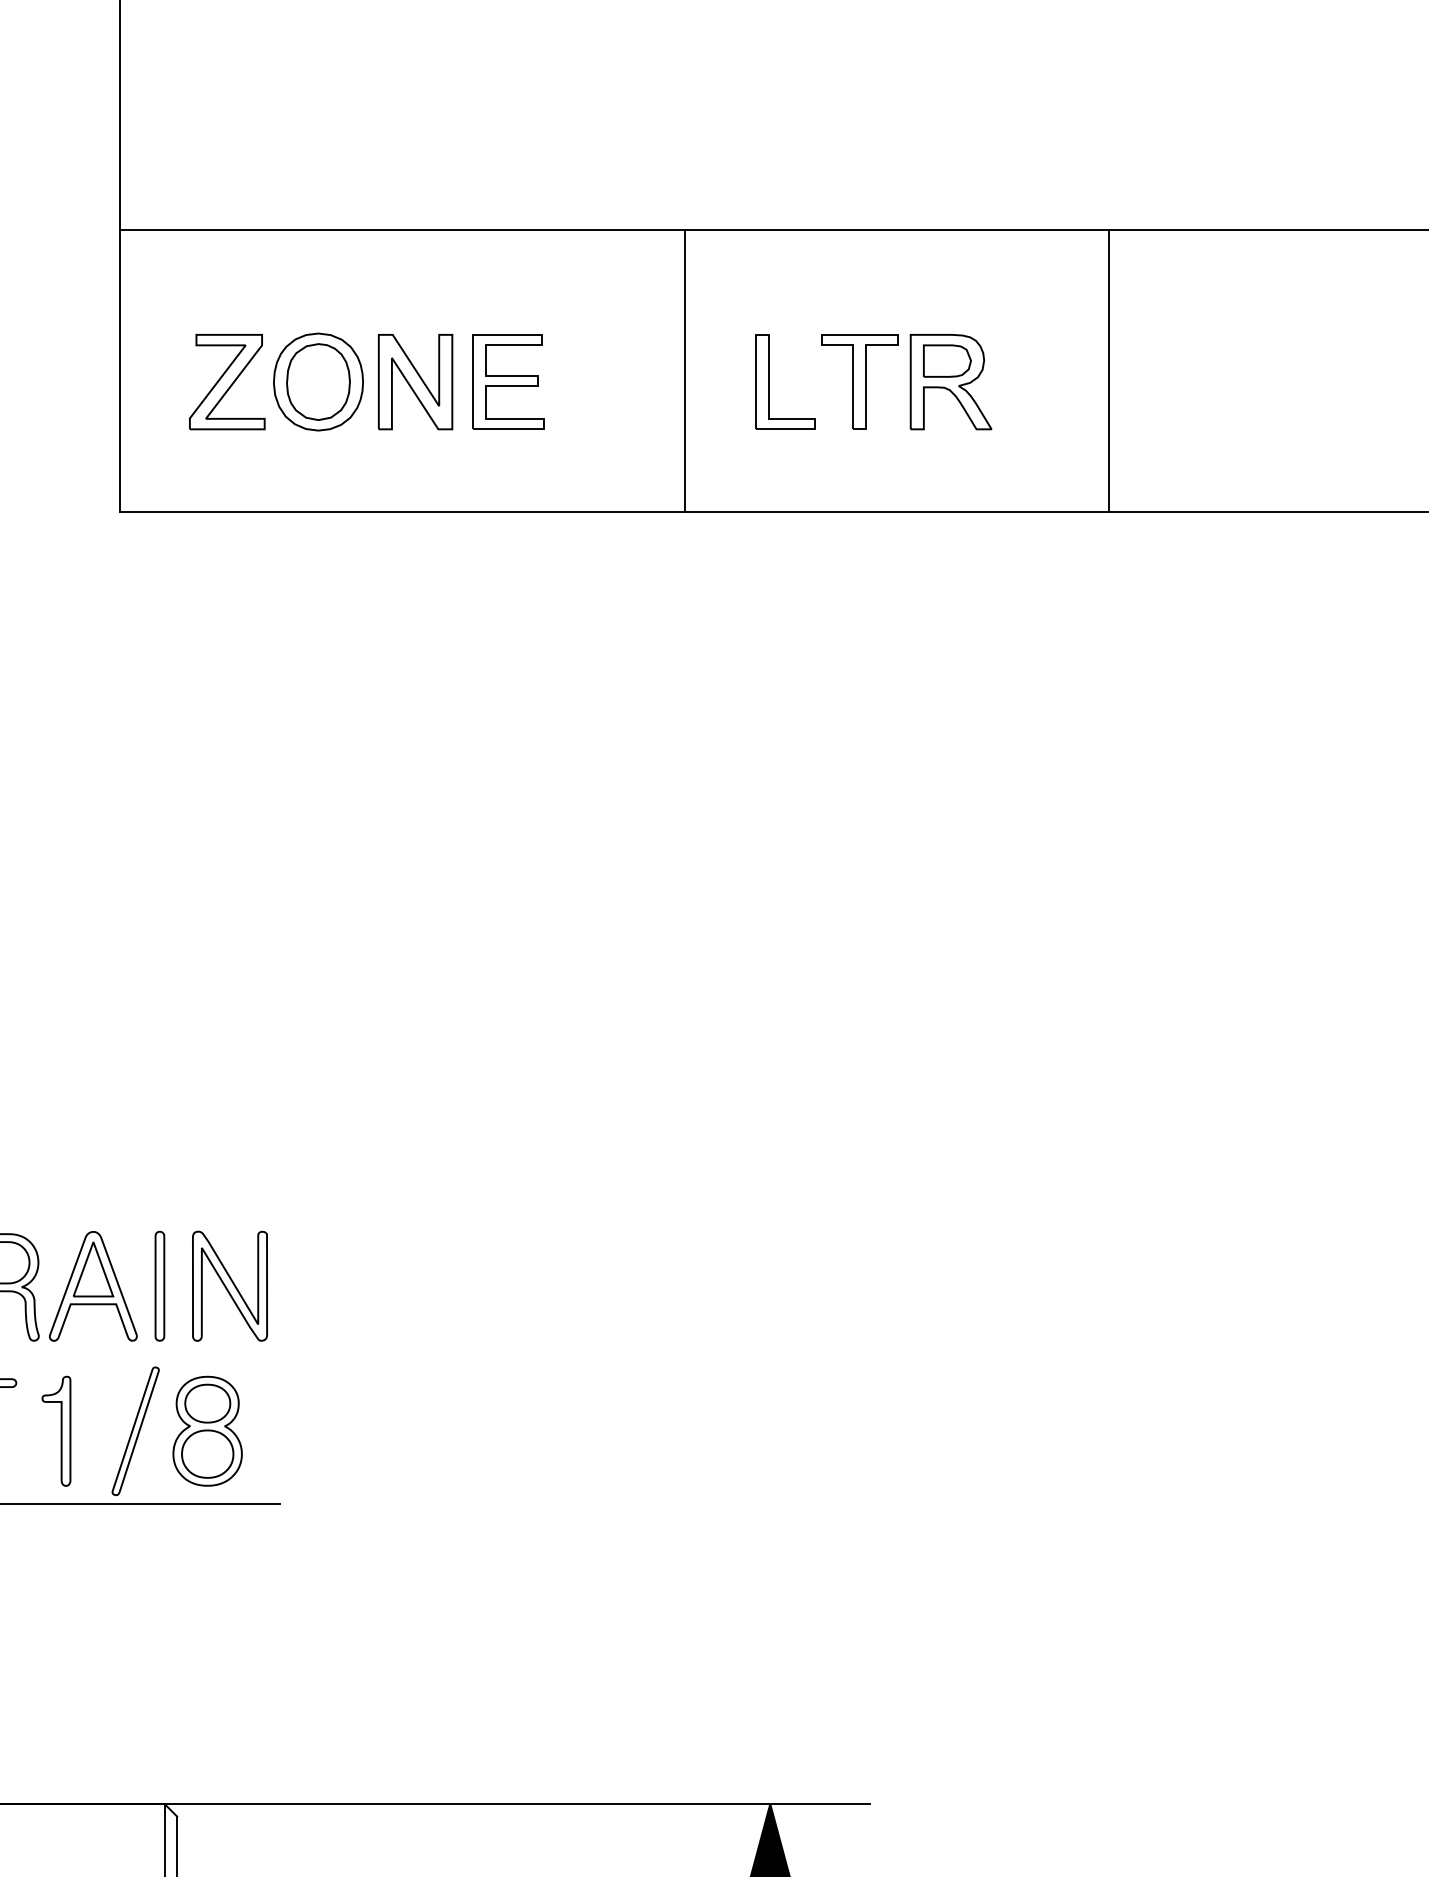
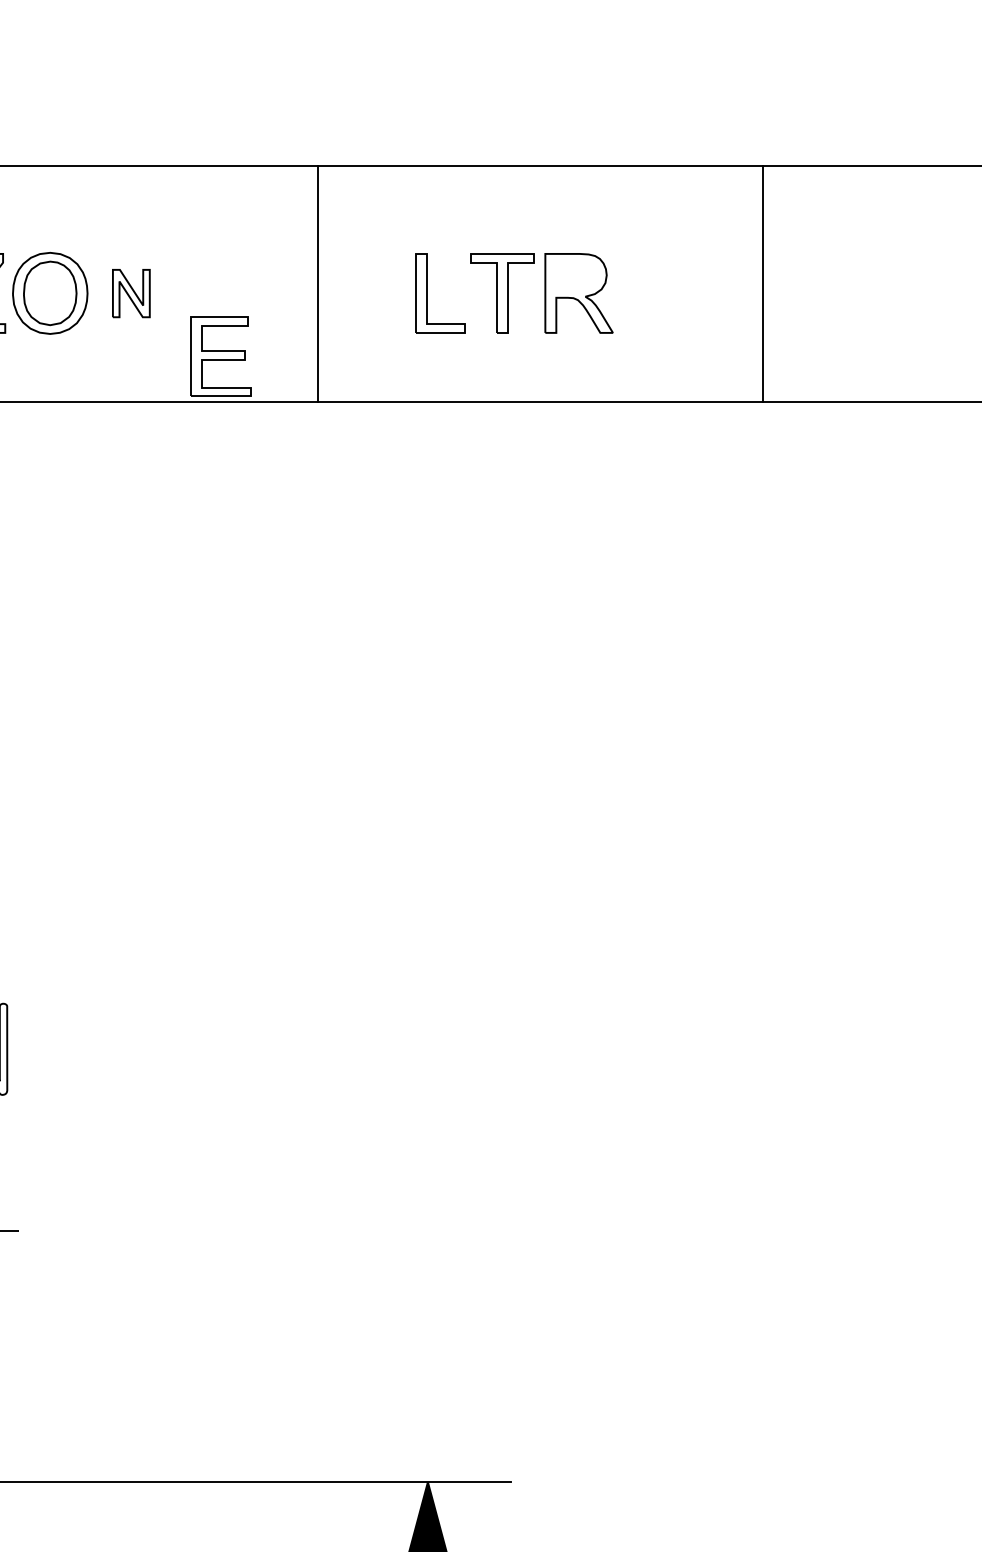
part: (947, 360) -> (576, 275), removed
line: (684, 370) -> (317, 283), moved
line: (1108, 370) -> (762, 283), moved
part: (508, 381) -> (220, 356), moved
part: (415, 382) -> (131, 293), size x0.6

